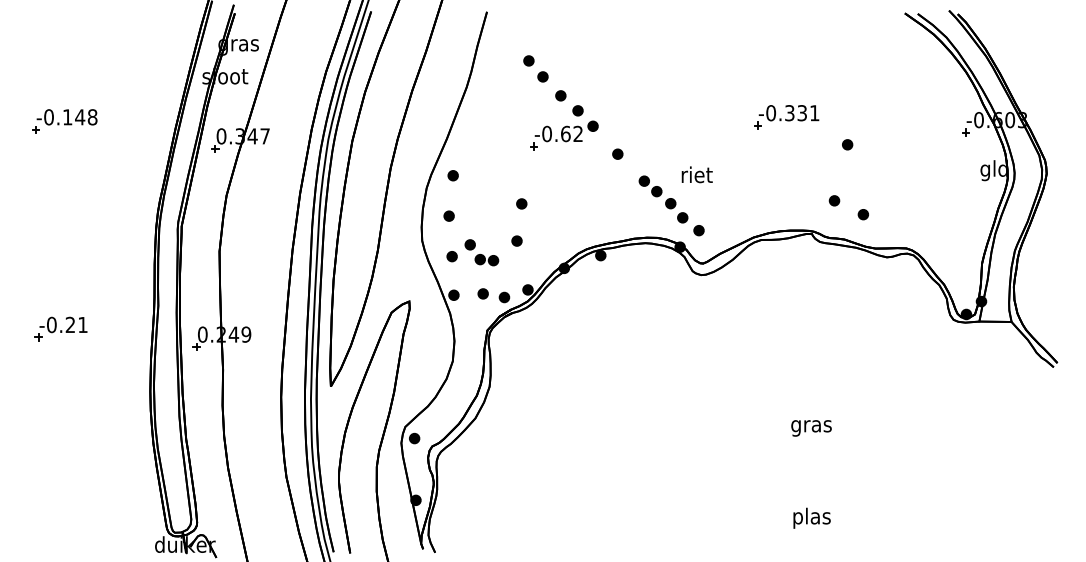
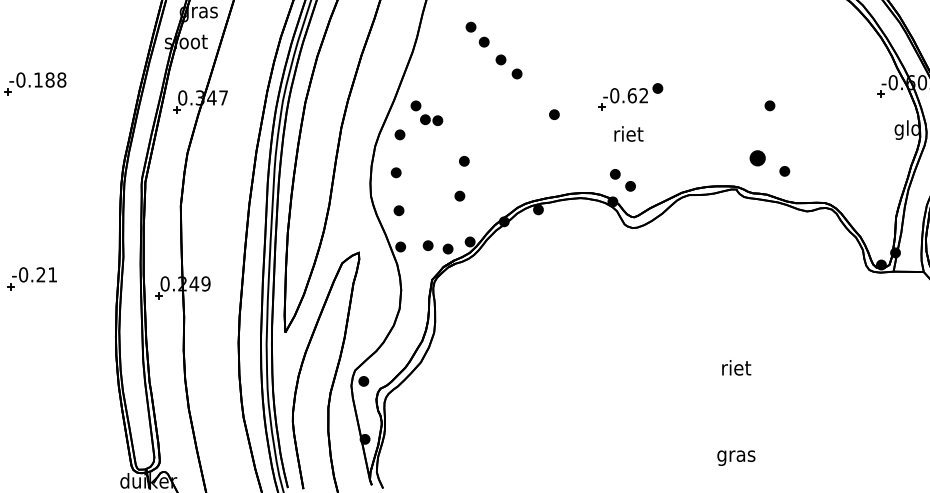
text: (80, 117) -> (50, 80), -0.148 -> -0.188
part: (786, 117) -> (712, 80), removed
part: (564, 135) -> (631, 97), moved
part: (657, 192) -> (591, 150), removed
part: (834, 200) -> (757, 158), size x1.6
part: (481, 252) -> (426, 113), moved
text: (811, 425) -> (736, 369), gras -> riet
text: (811, 517) -> (736, 455), plas -> gras

